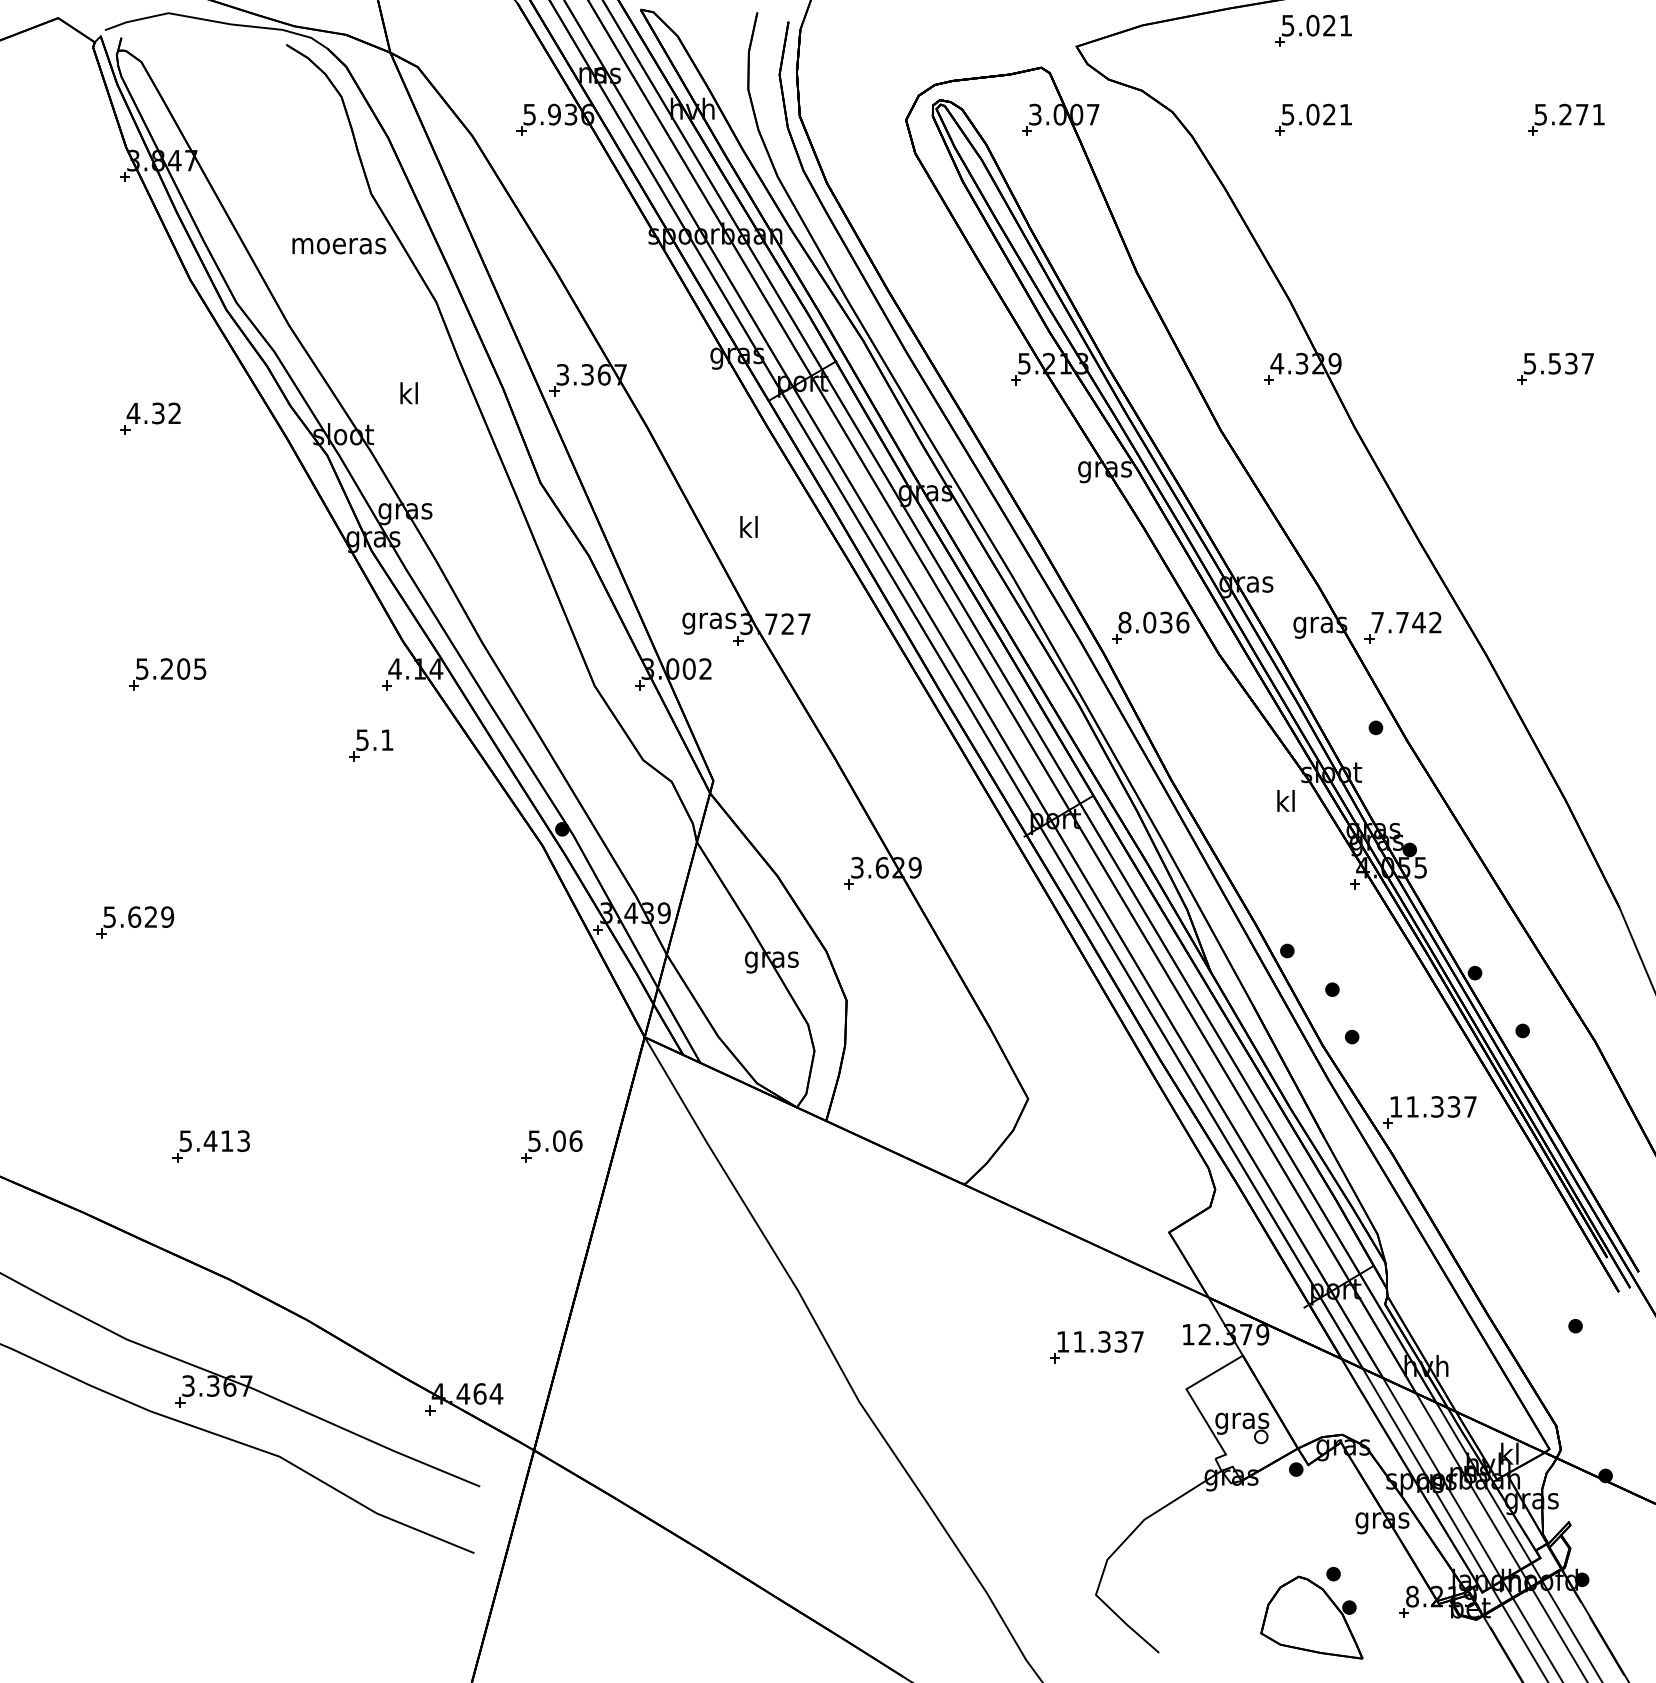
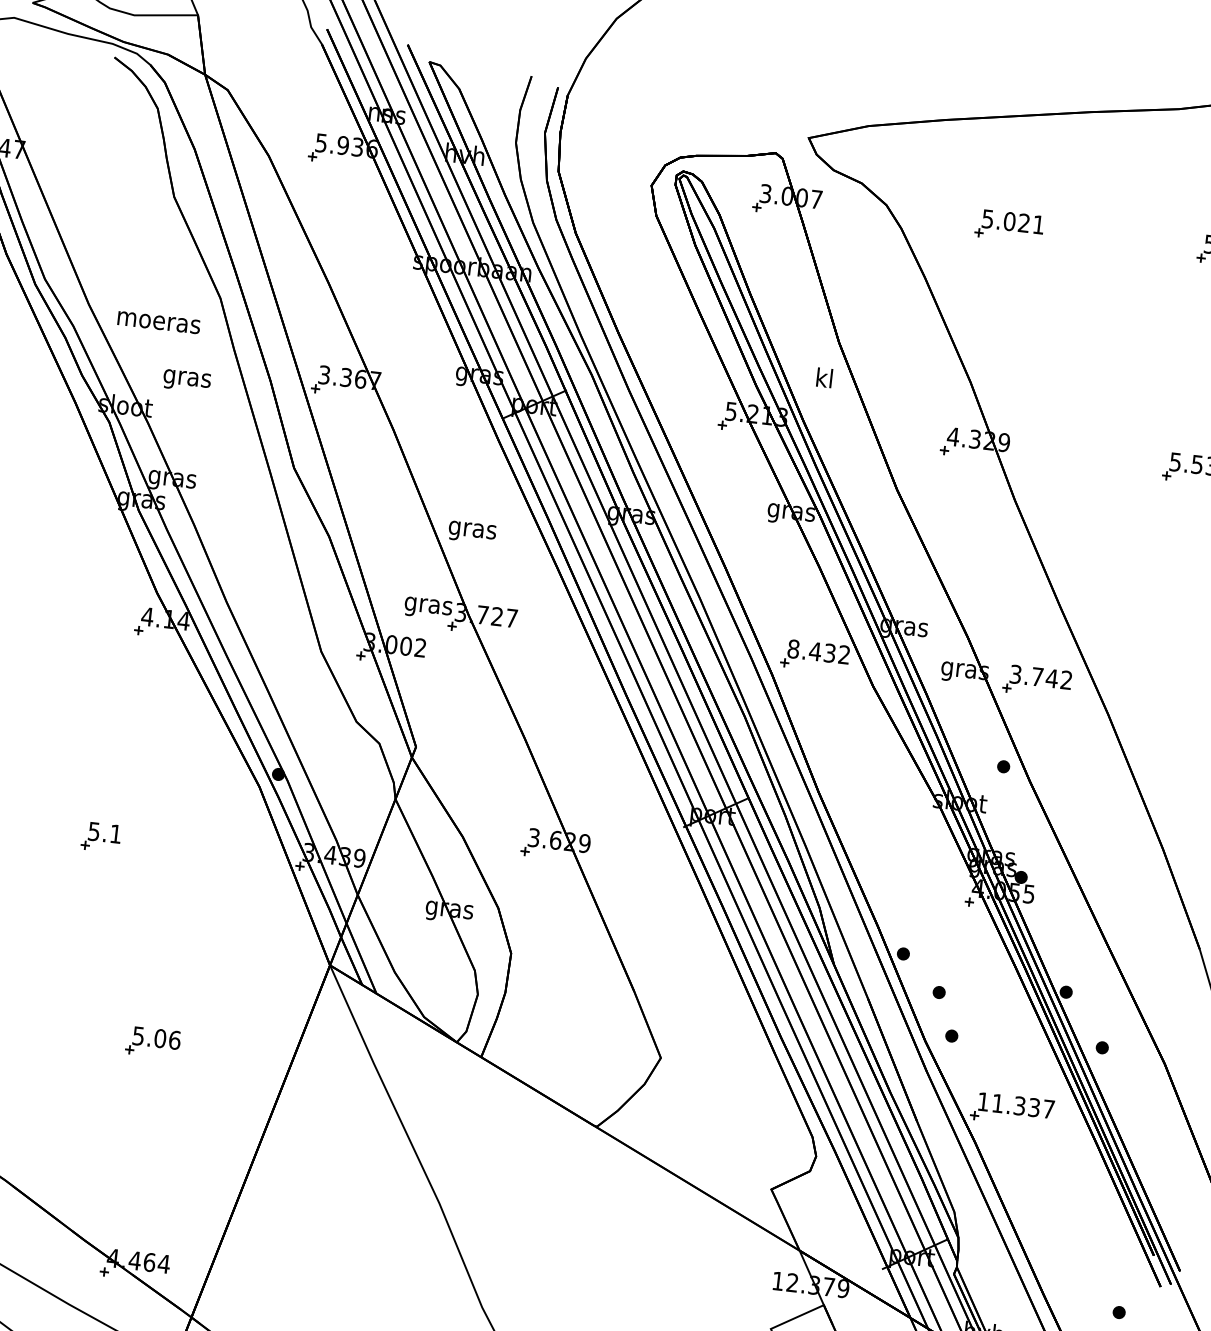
part: (1313, 30) -> (1018, 147), removed
text: (339, 246) -> (159, 323), moved
text: (409, 396) -> (187, 378), kl -> gras
text: (749, 529) -> (472, 529), kl -> gras
text: (1165, 622) -> (829, 653), 8.036 -> 8.432
text: (1377, 622) -> (1015, 674), 7.742 -> 3.742
part: (371, 745) -> (101, 837), moved
text: (1285, 800) -> (824, 377), moved
part: (551, 1146) -> (152, 1042), moved
part: (1096, 1347) -> (696, 1283), removed

